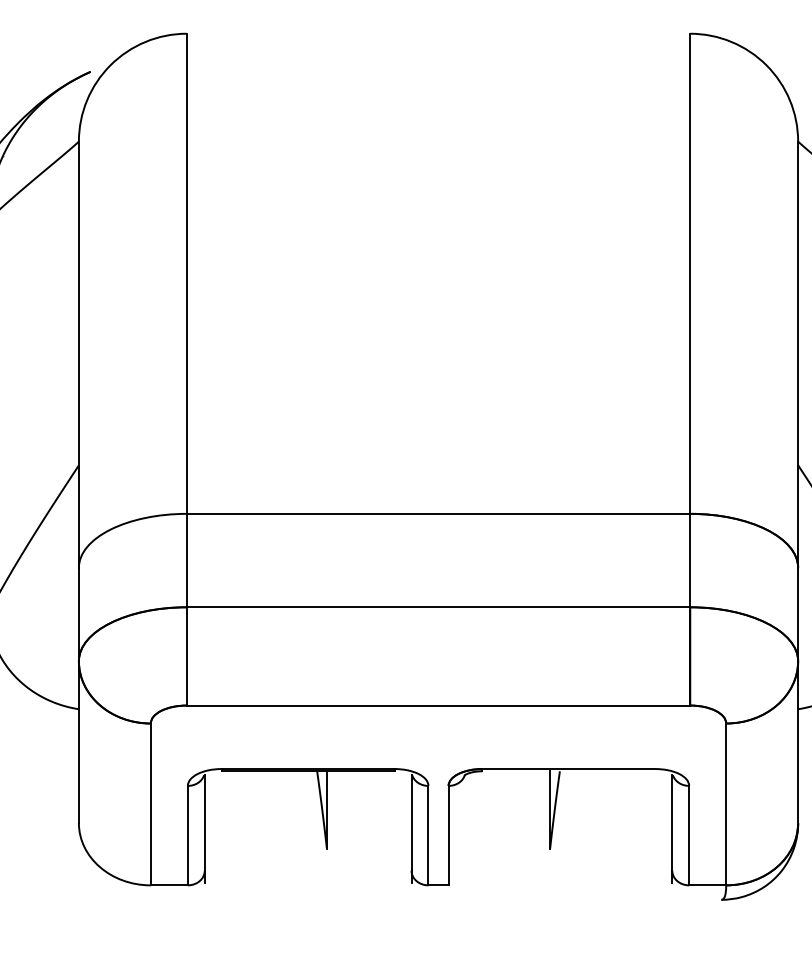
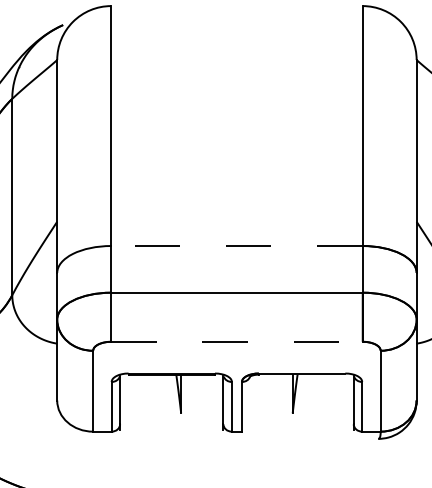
line: (437, 514) -> (236, 246), solid -> dashed
line: (437, 704) -> (236, 341), solid -> dashed

